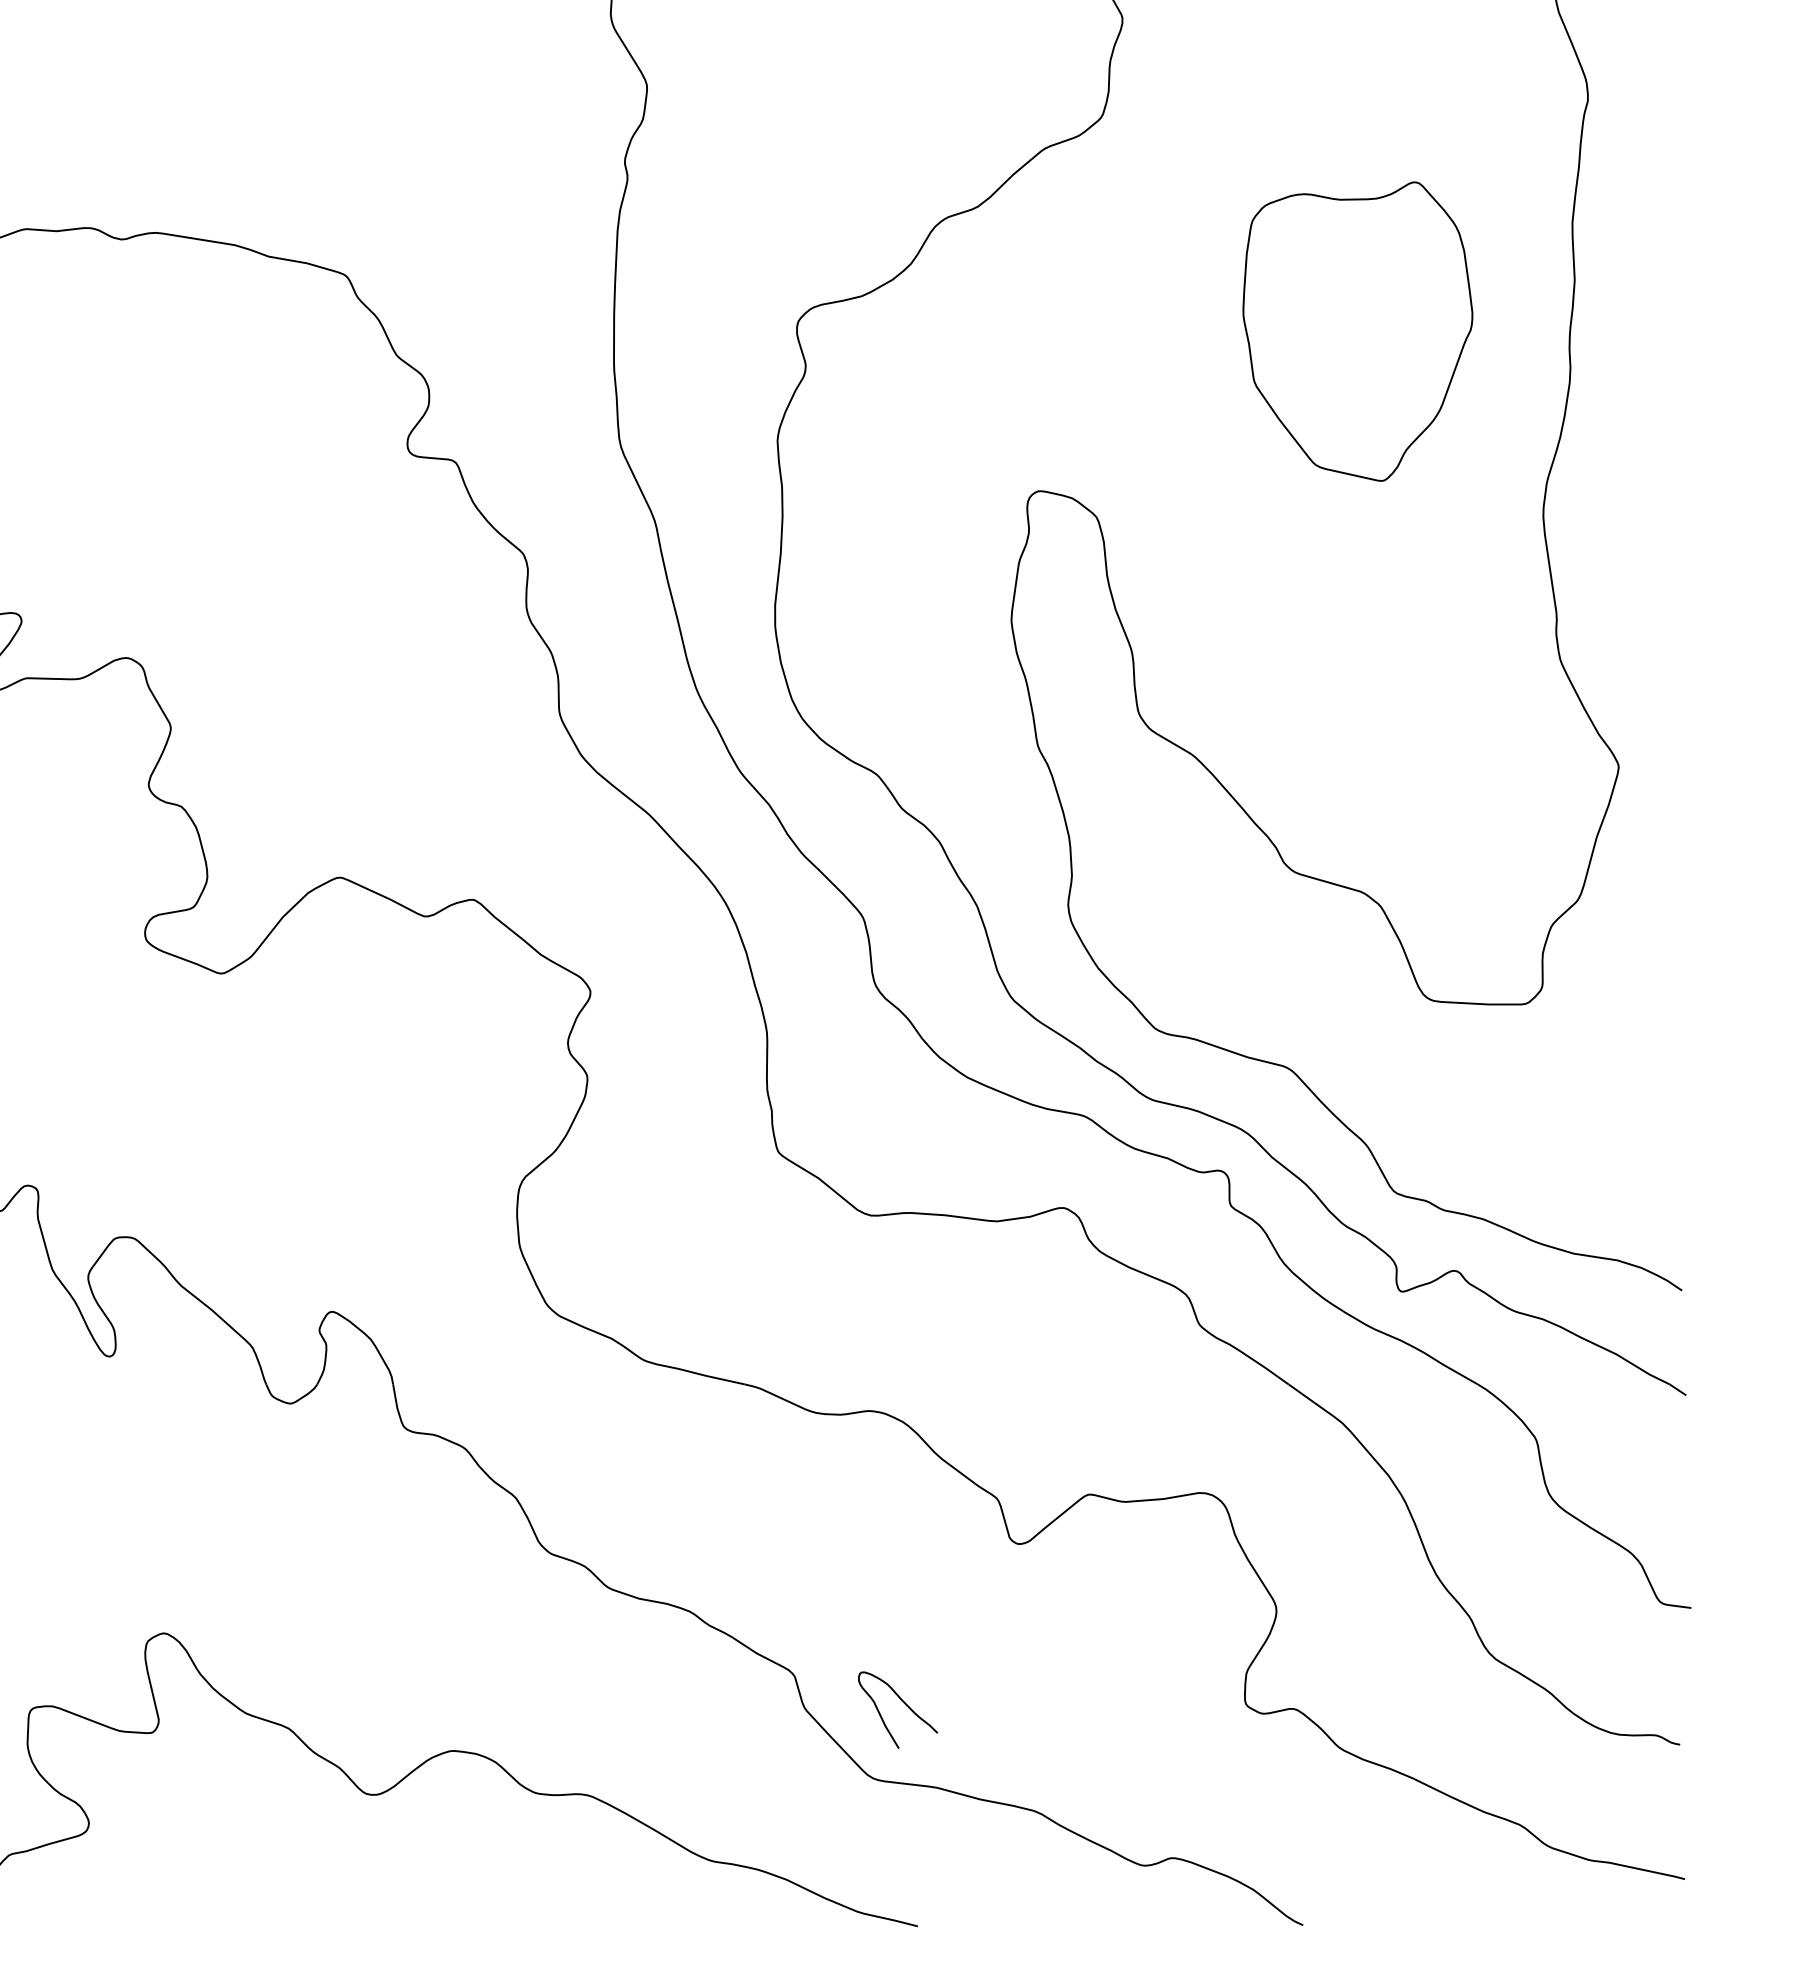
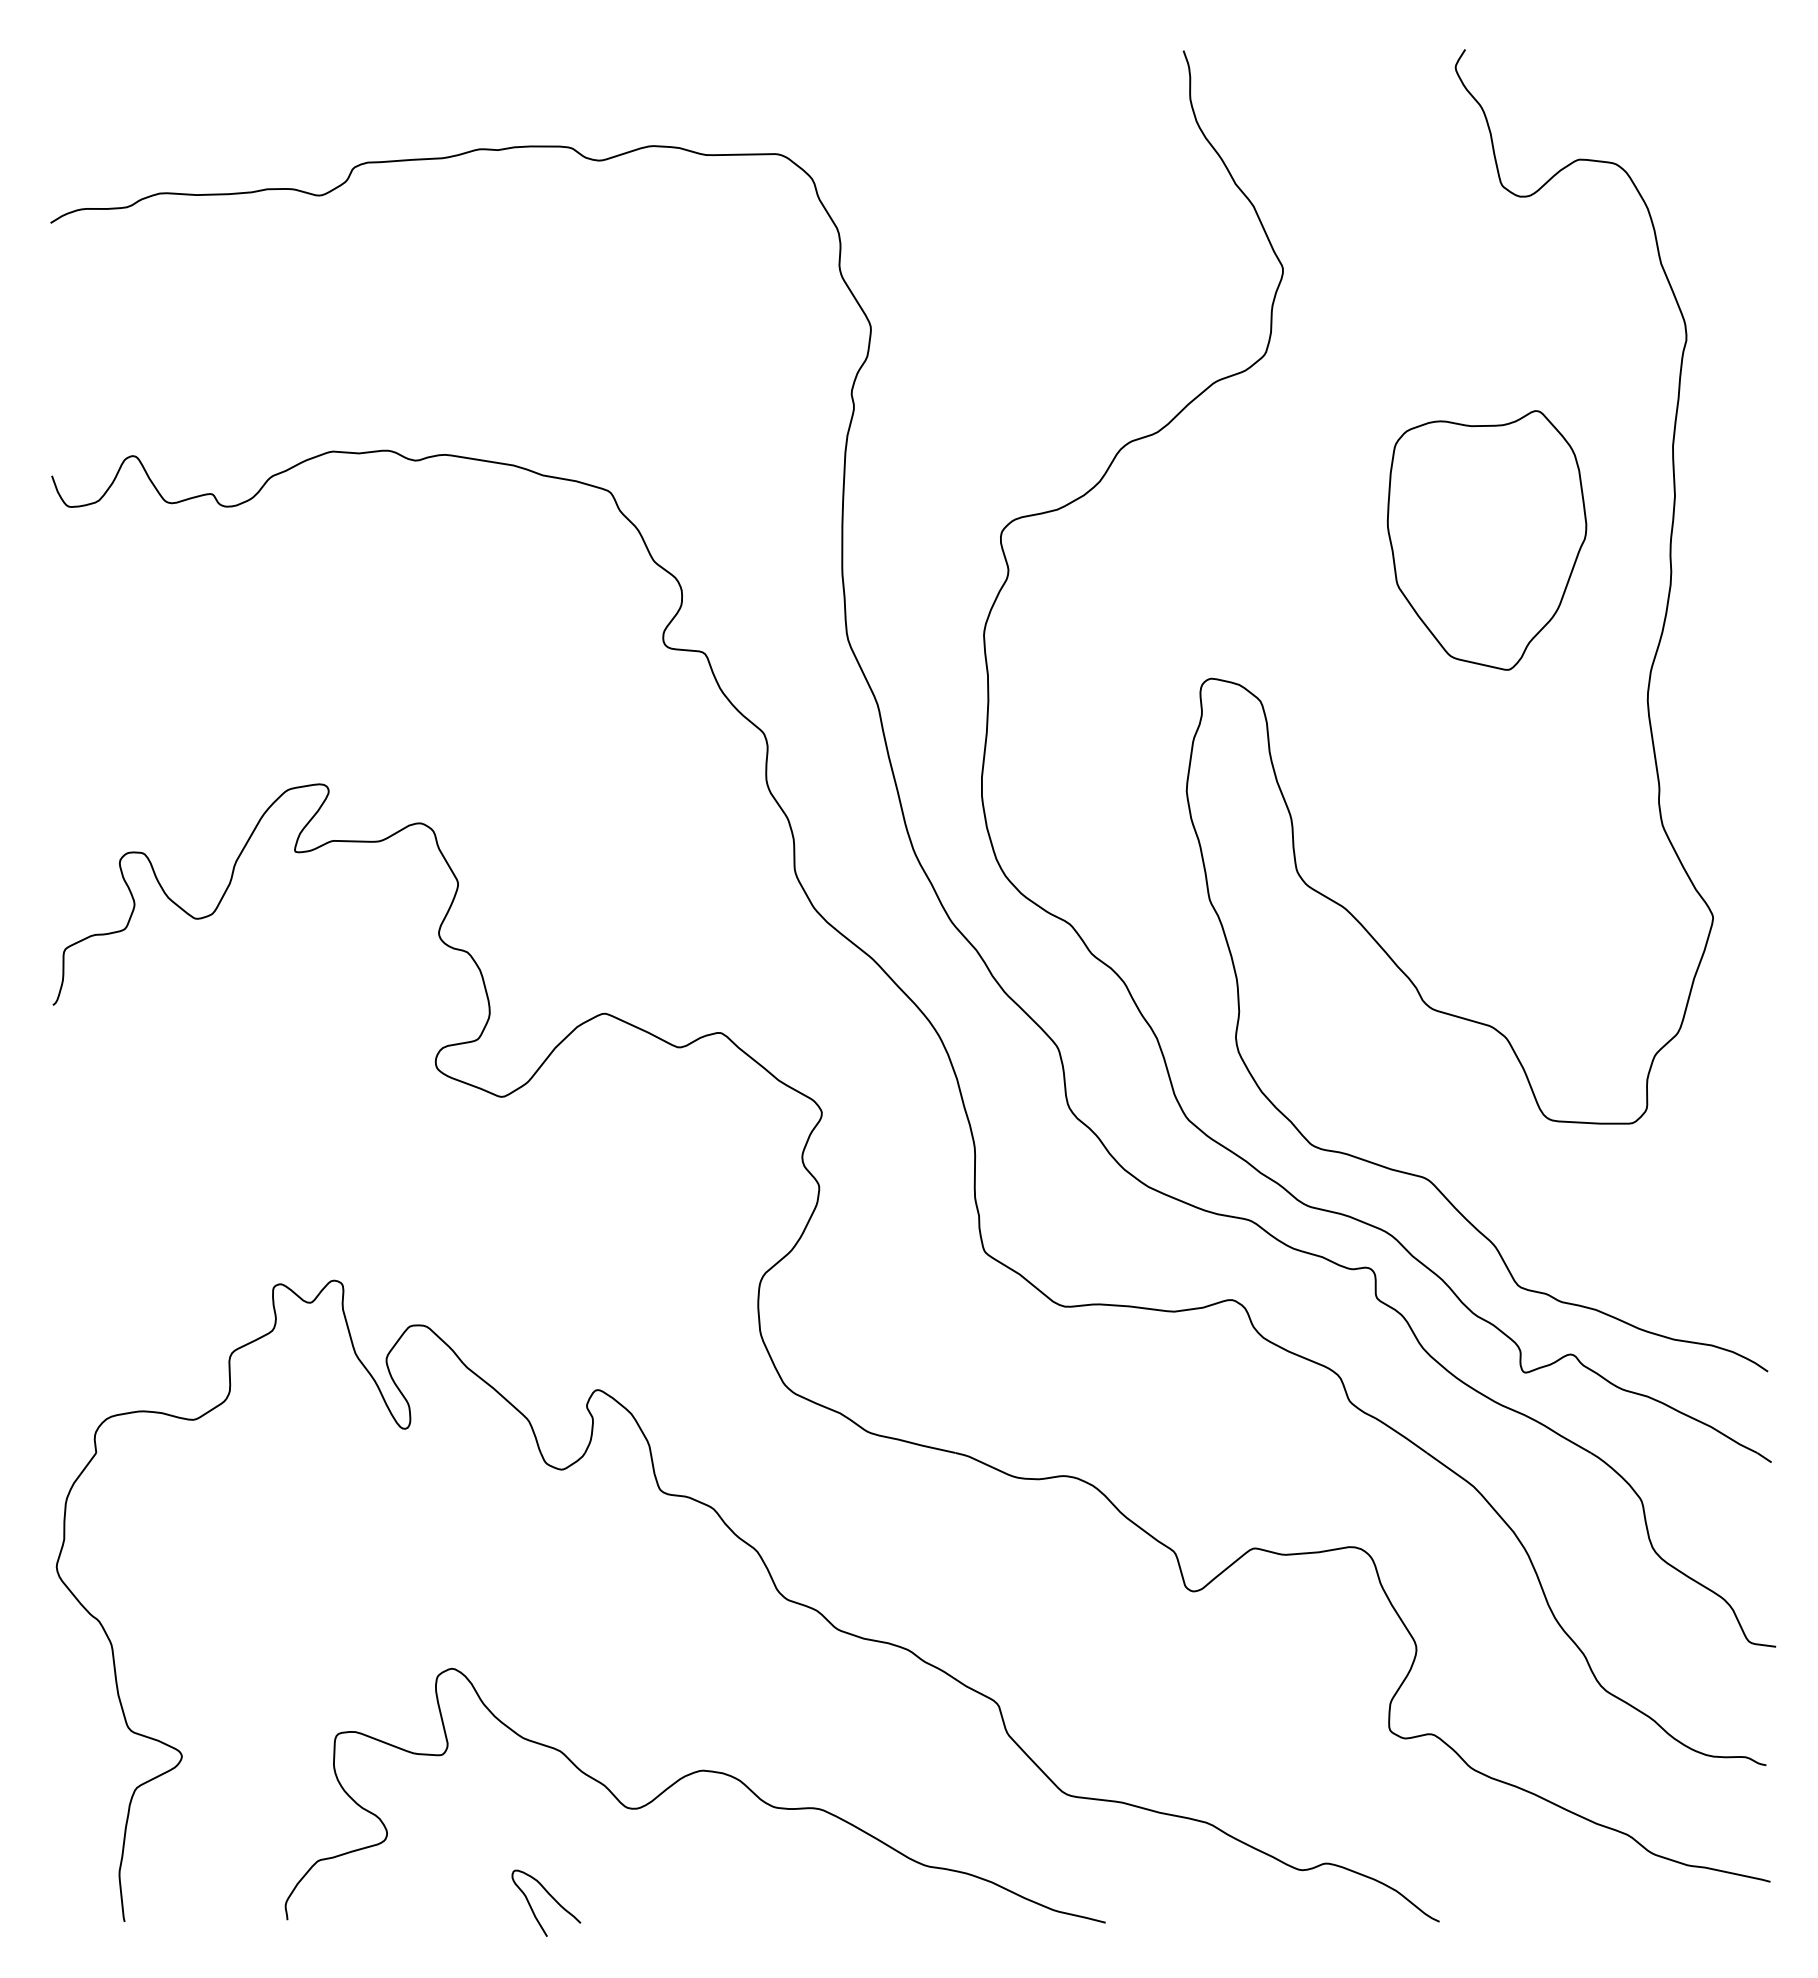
curve: (903, 1703) -> (551, 1897), moved

